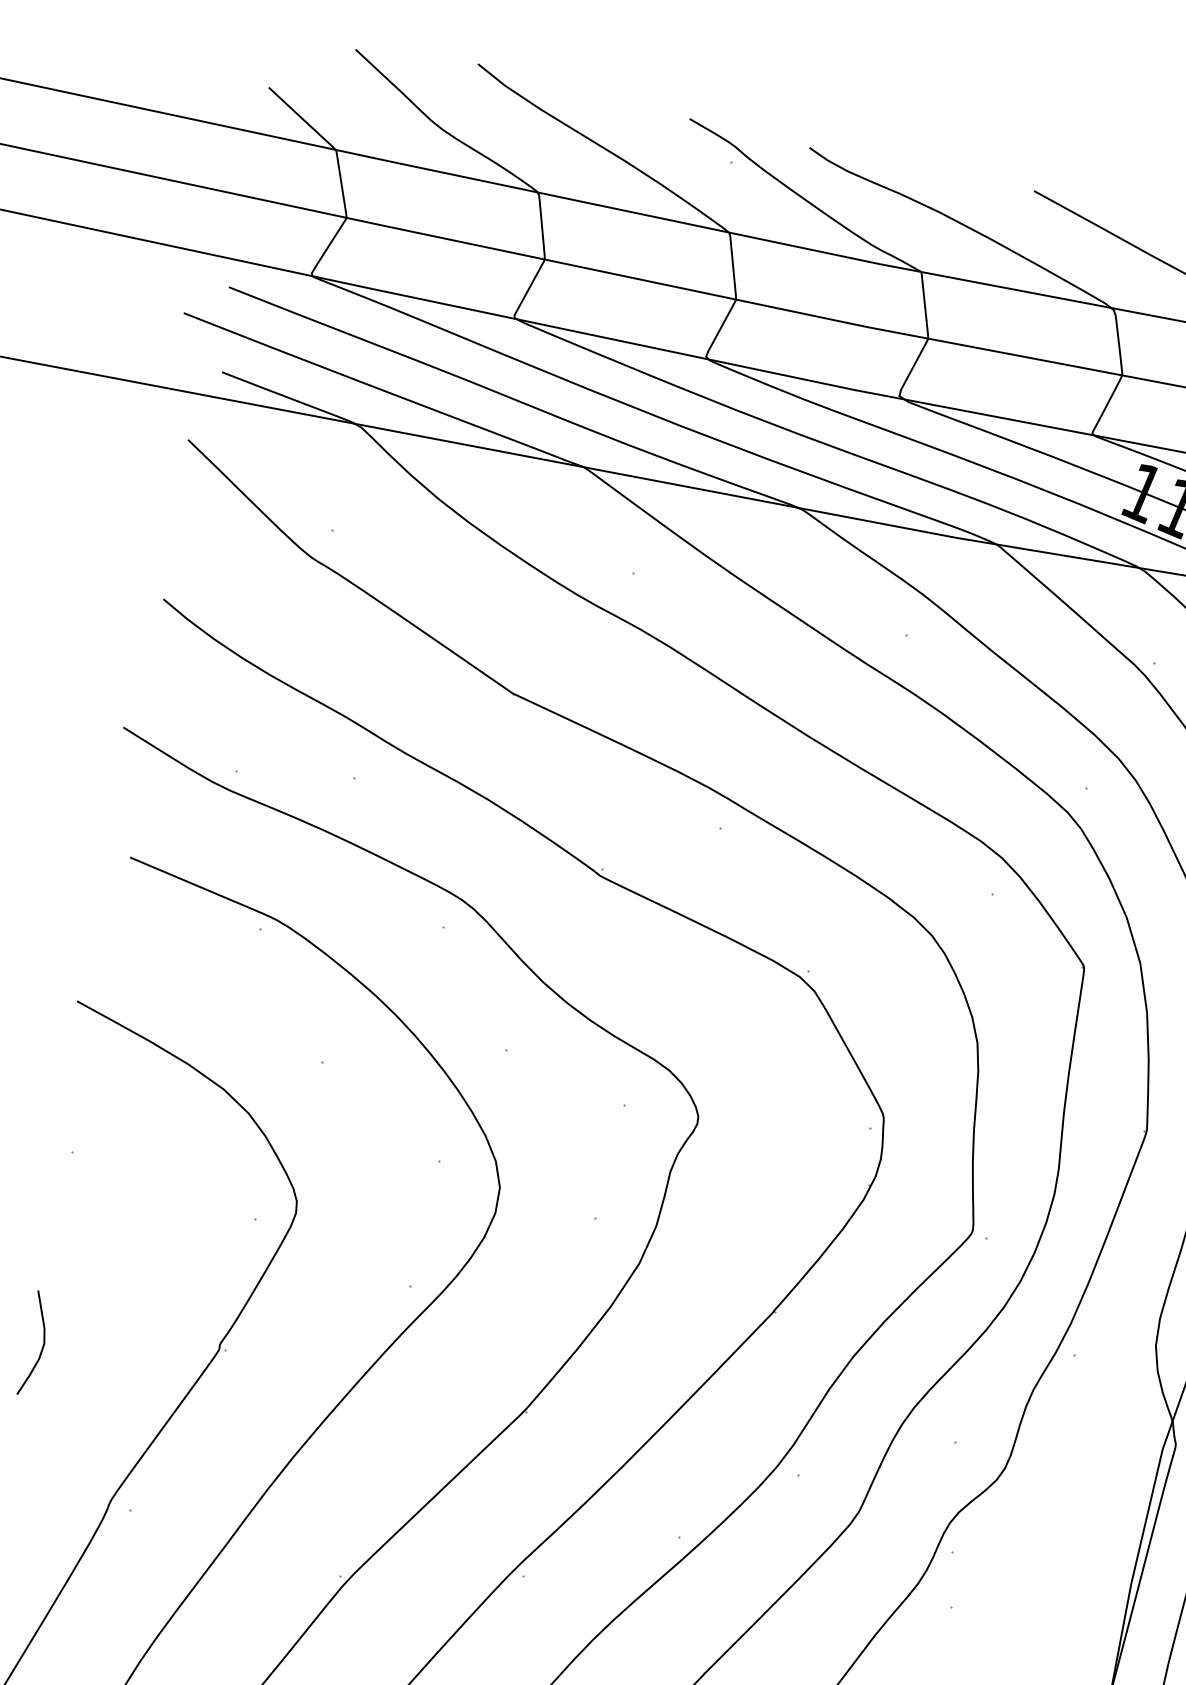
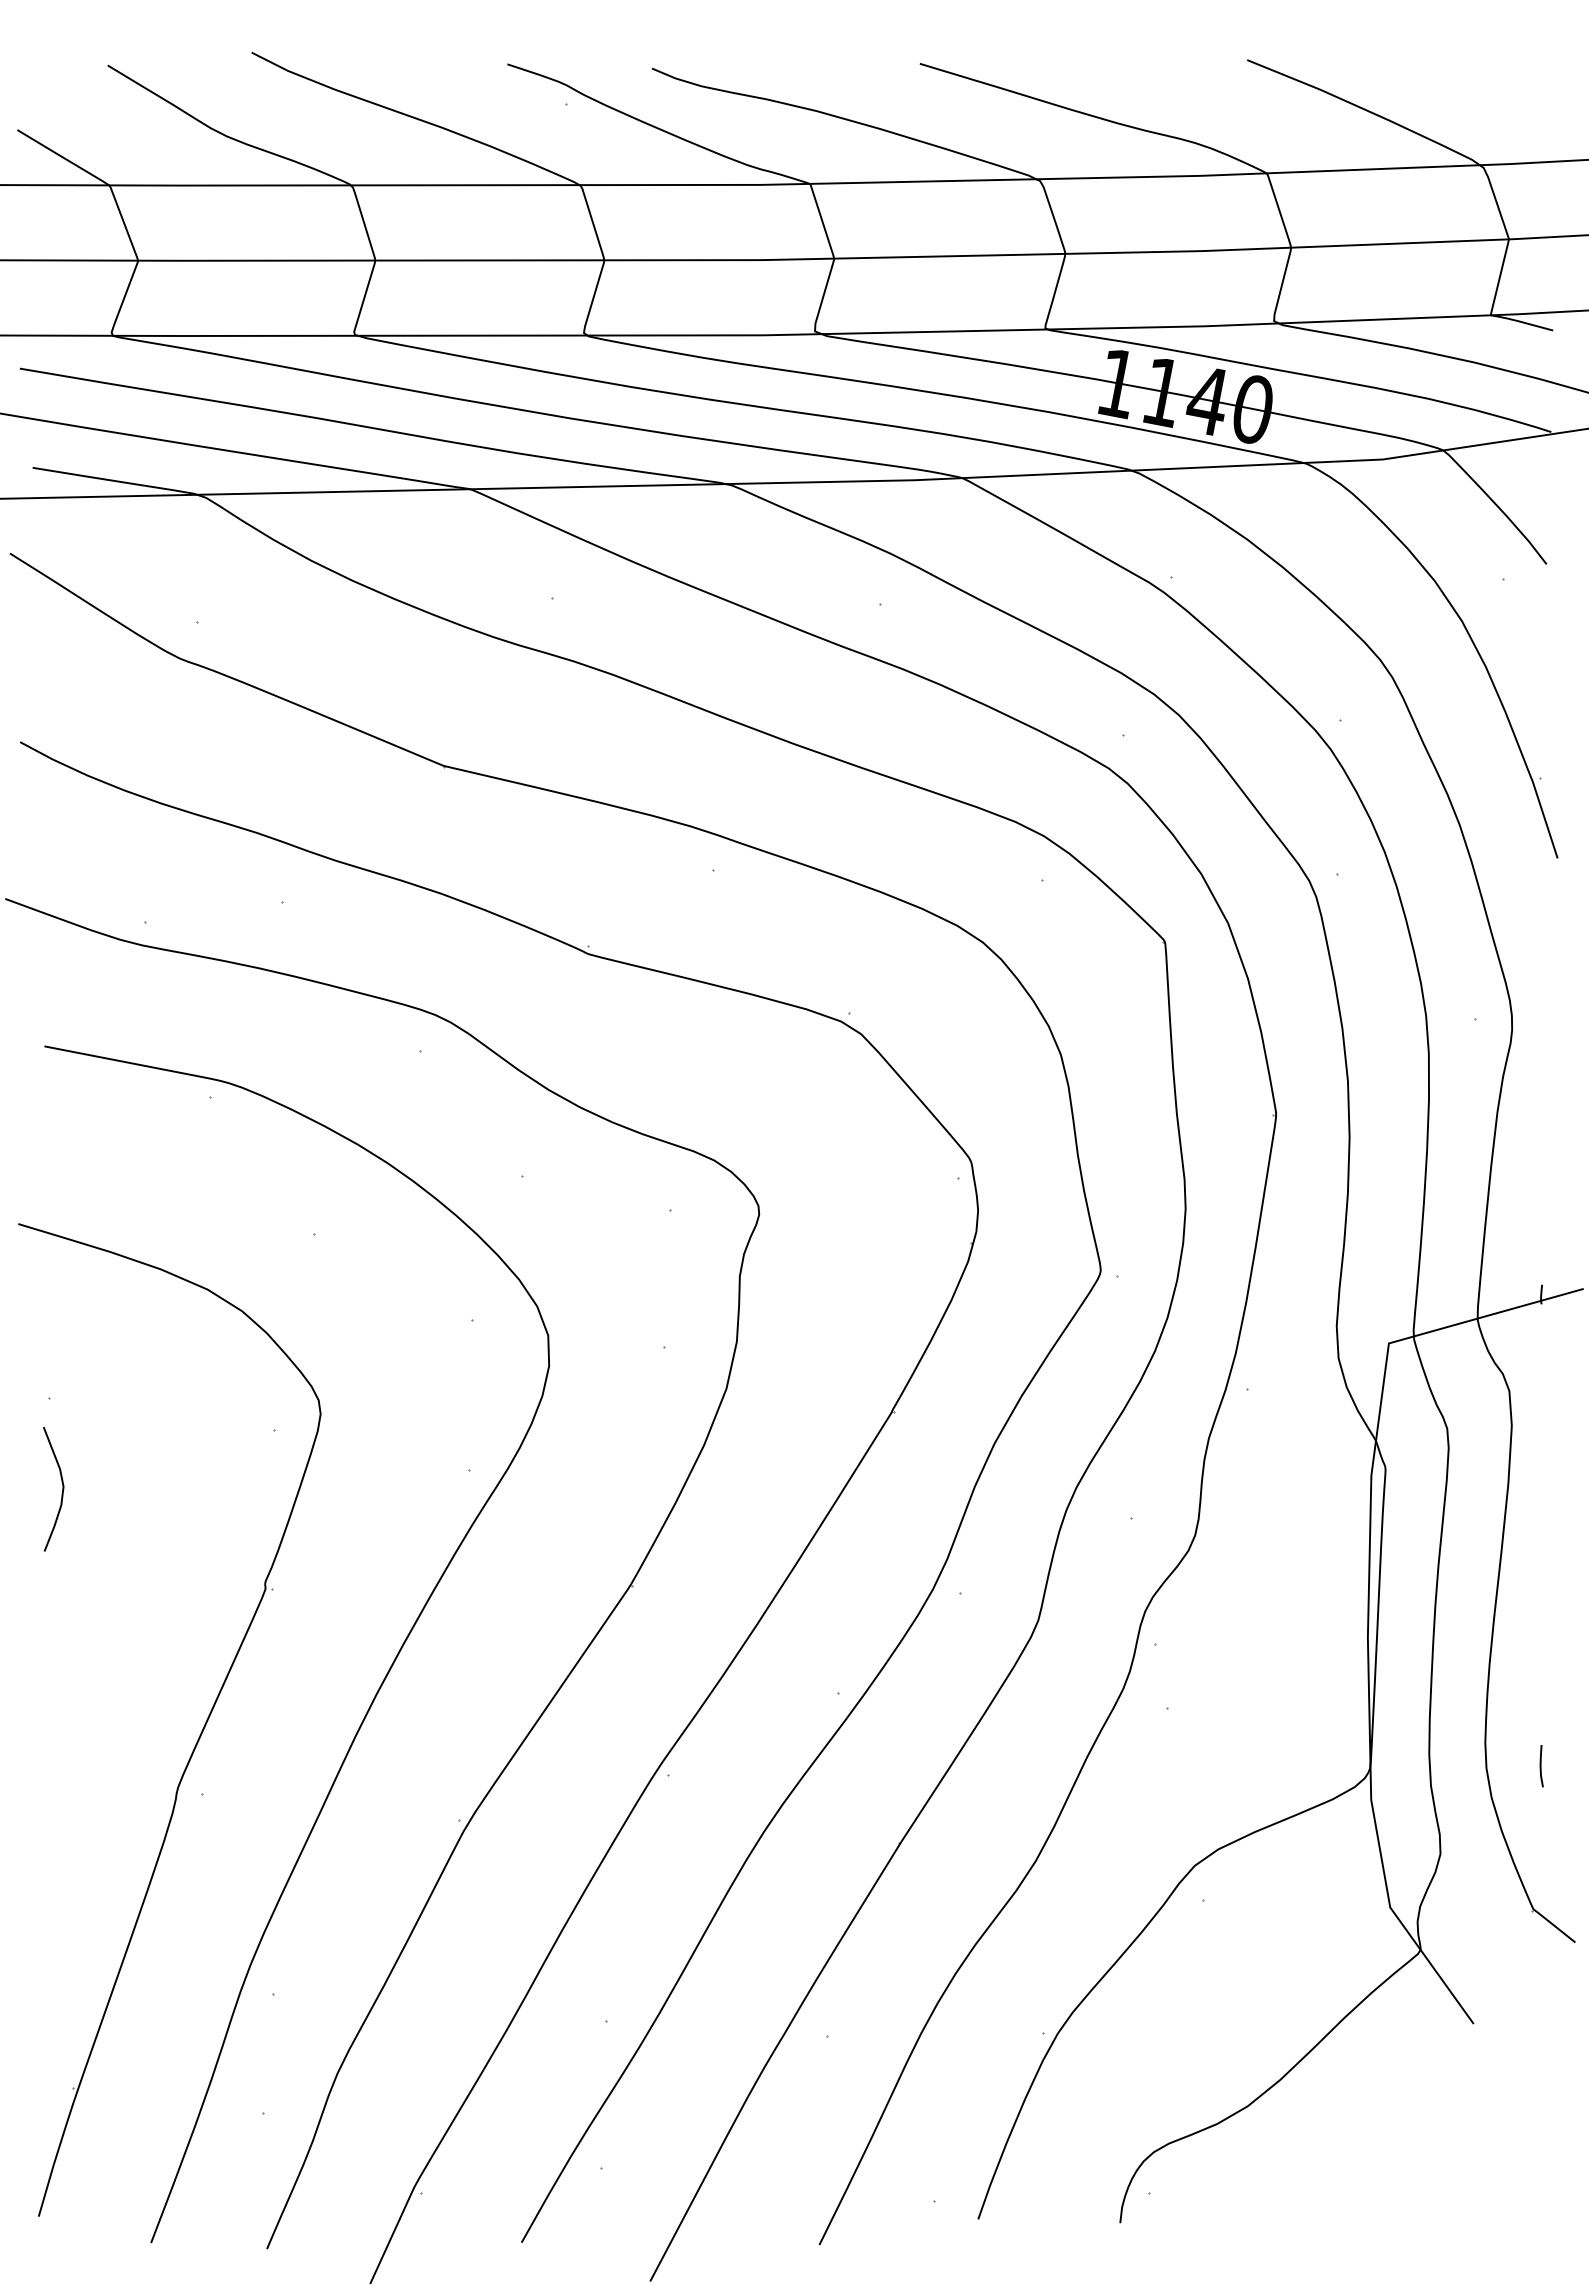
curve: (41, 1349) -> (61, 1493), moved

